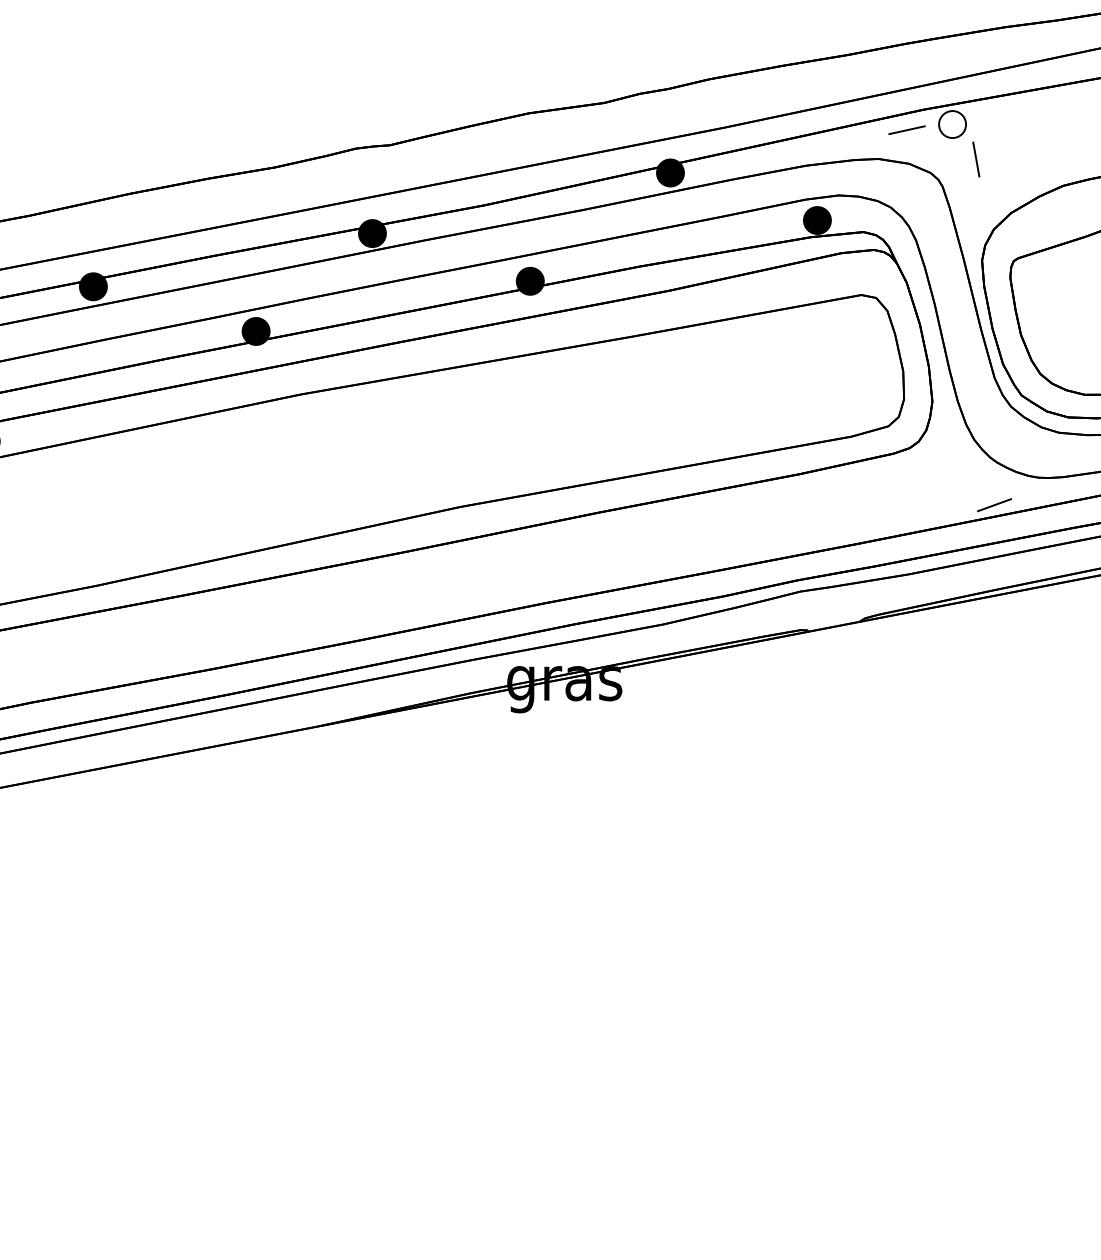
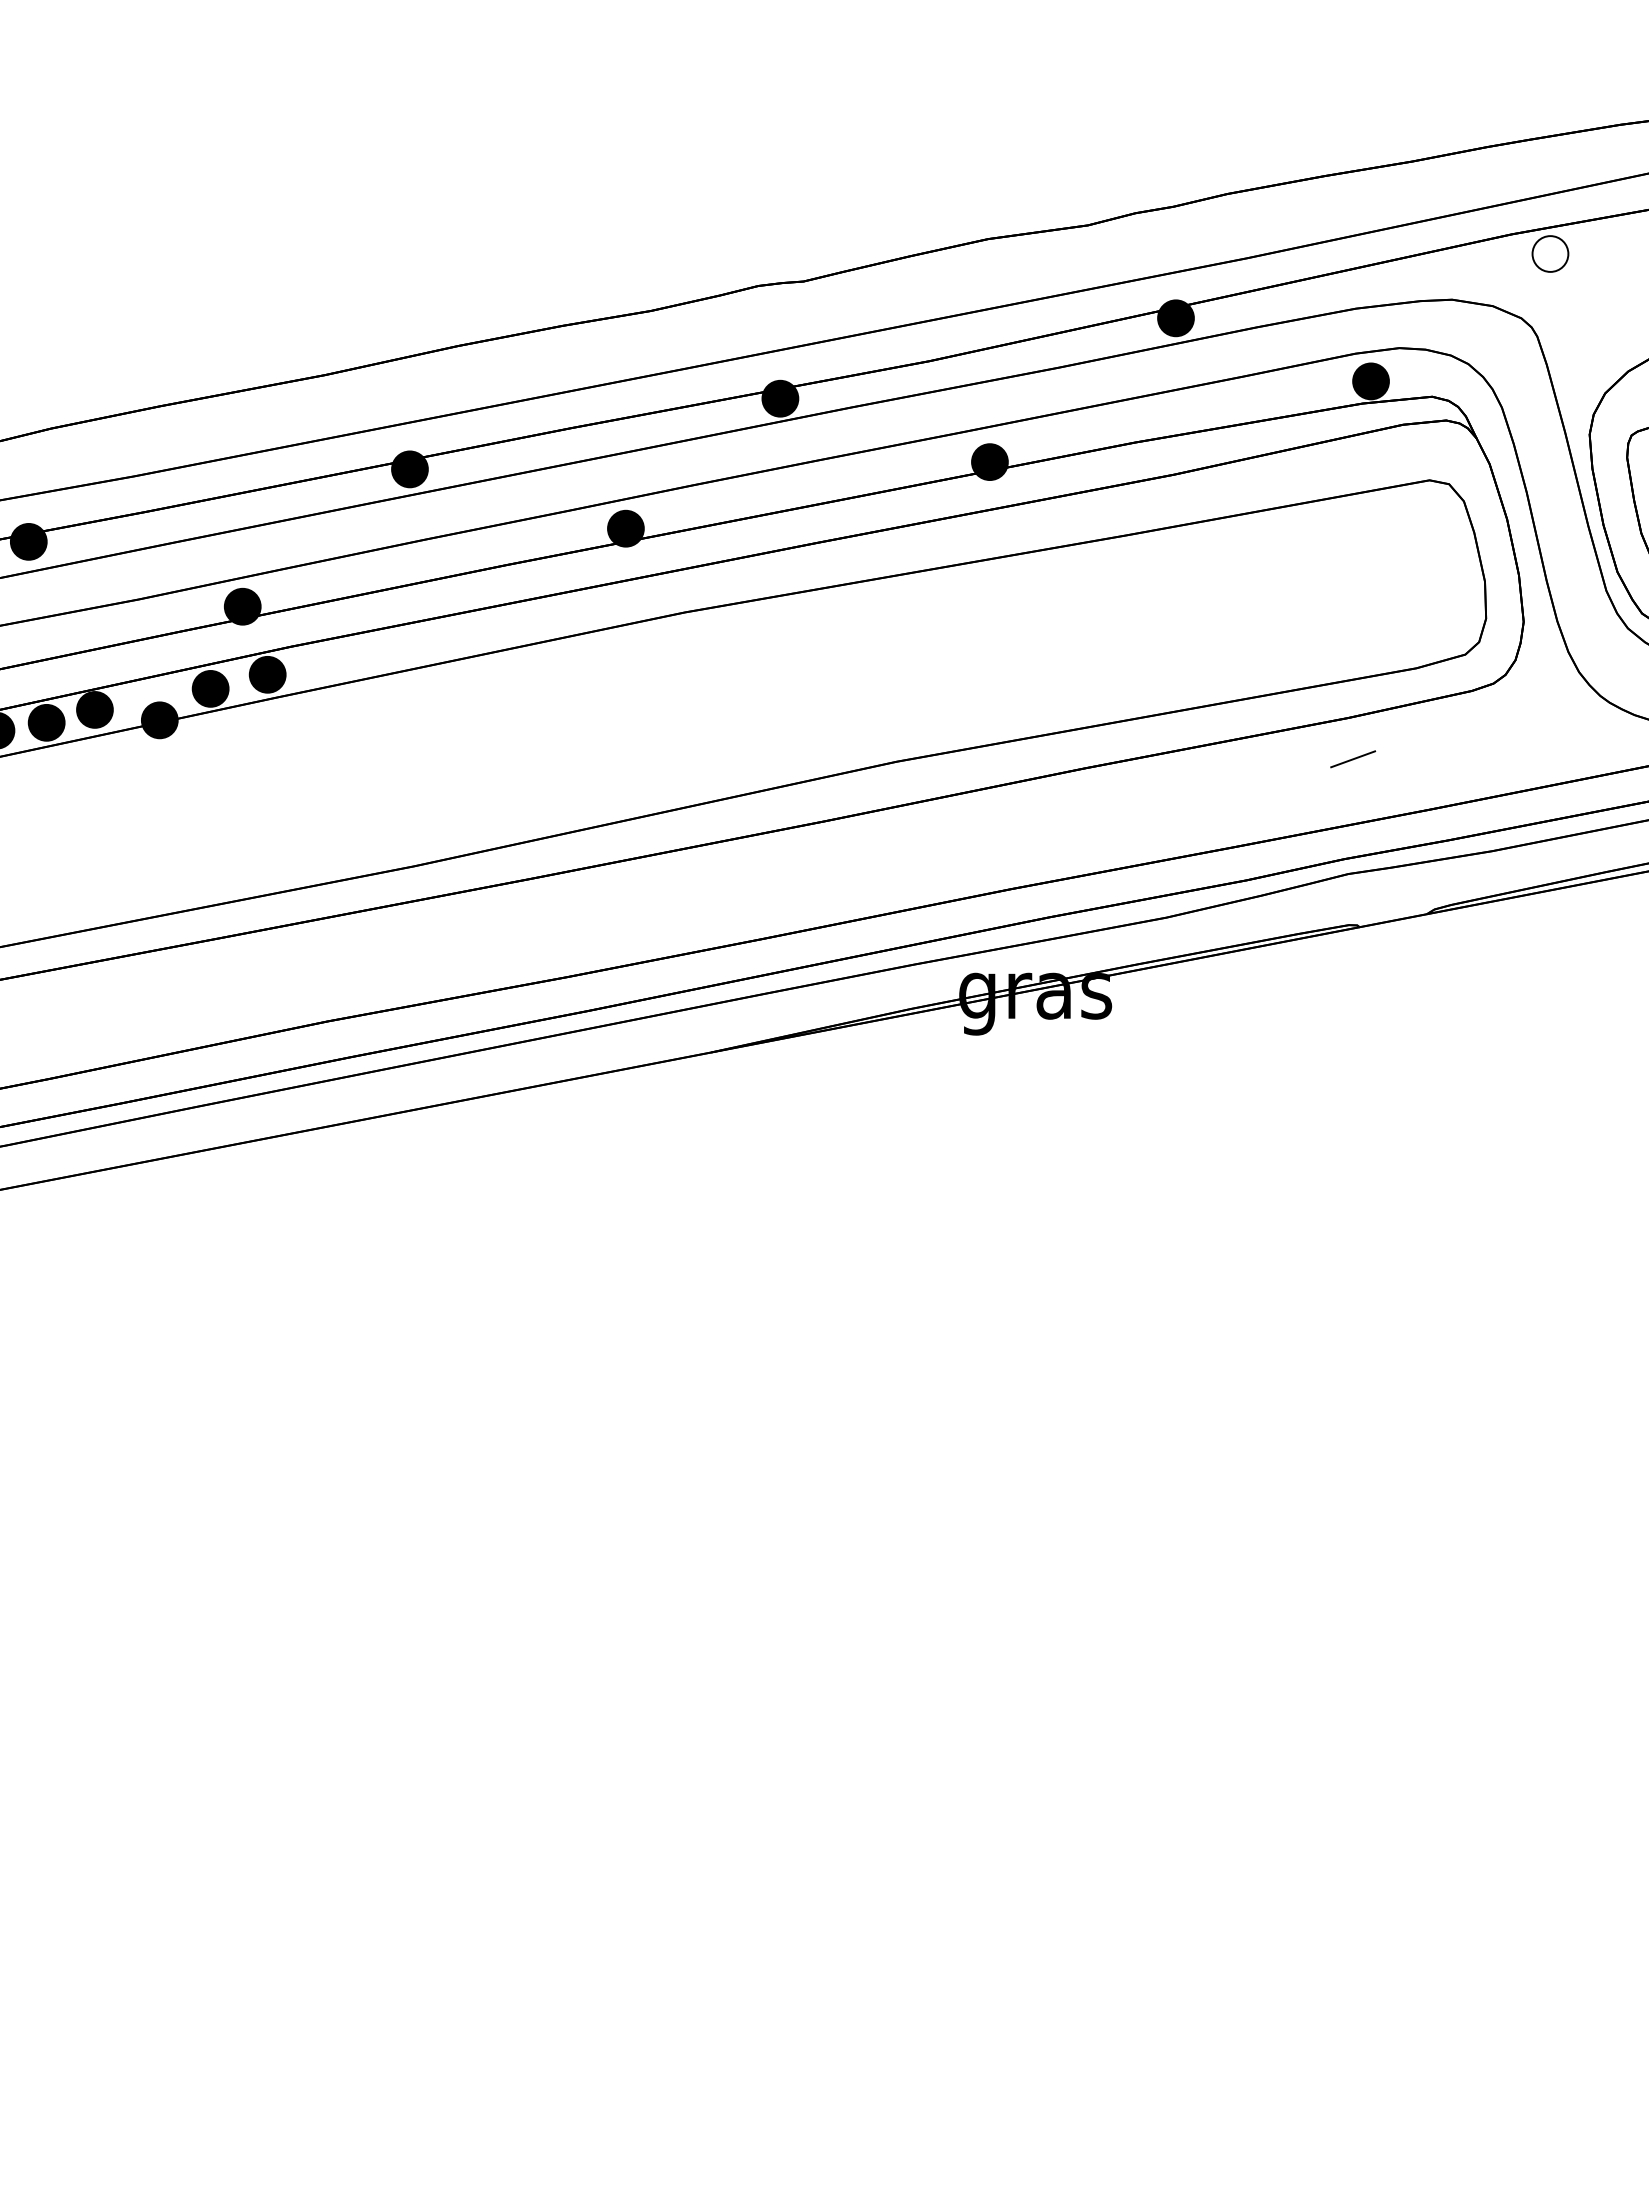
line: (906, 130) -> (1489, 261), removed
line: (975, 159) -> (1581, 300), removed
line: (994, 505) -> (1353, 759), moved

